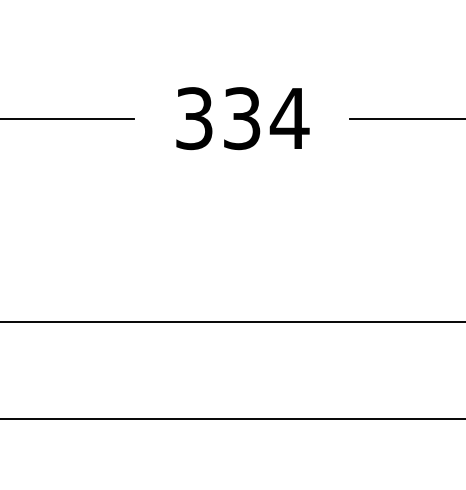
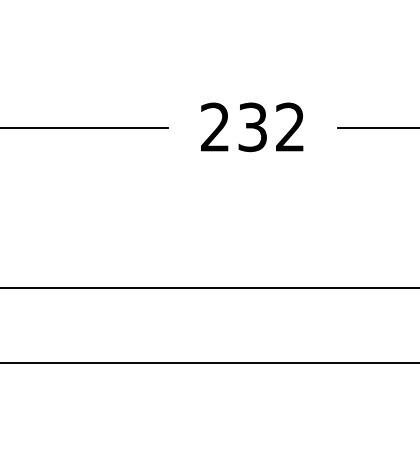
text: (243, 118) -> (253, 127), 334 -> 232

